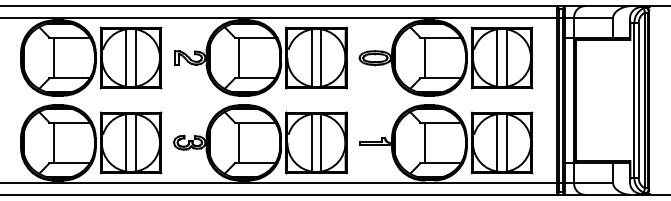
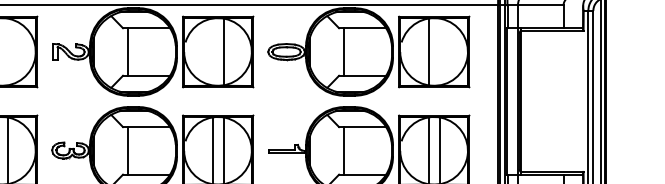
line: (135, 57) -> (7, 51), removed
line: (311, 57) -> (212, 51), removed
line: (506, 57) -> (439, 51), removed

